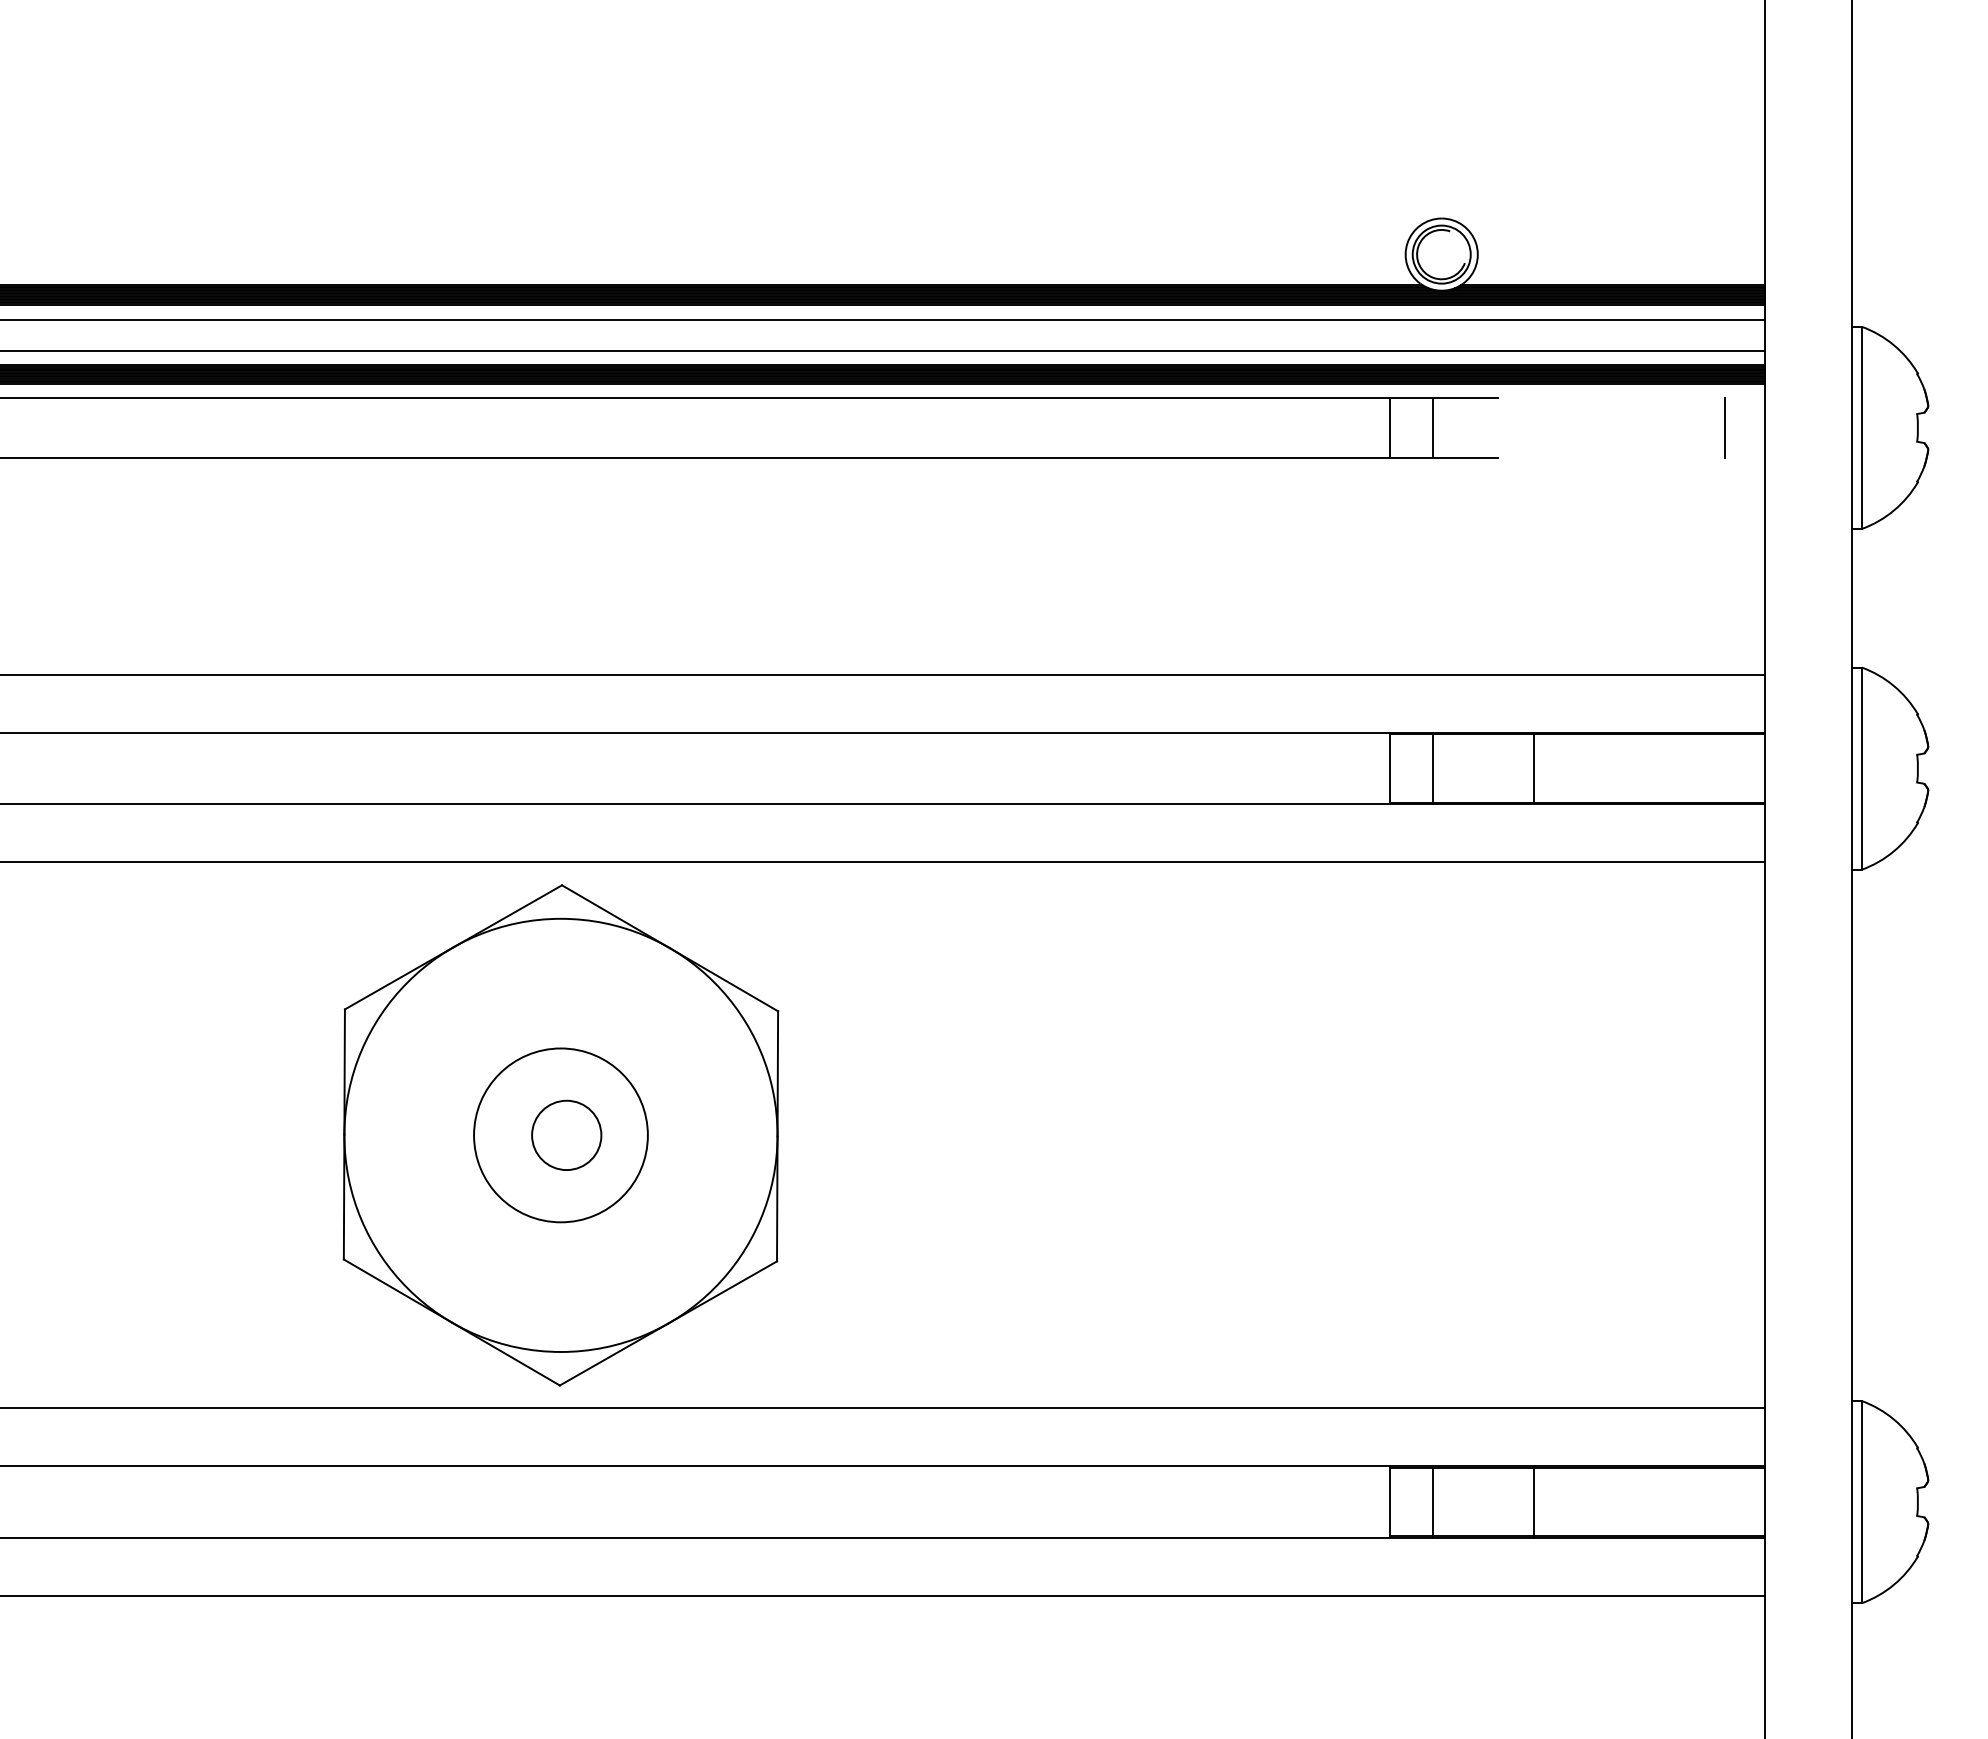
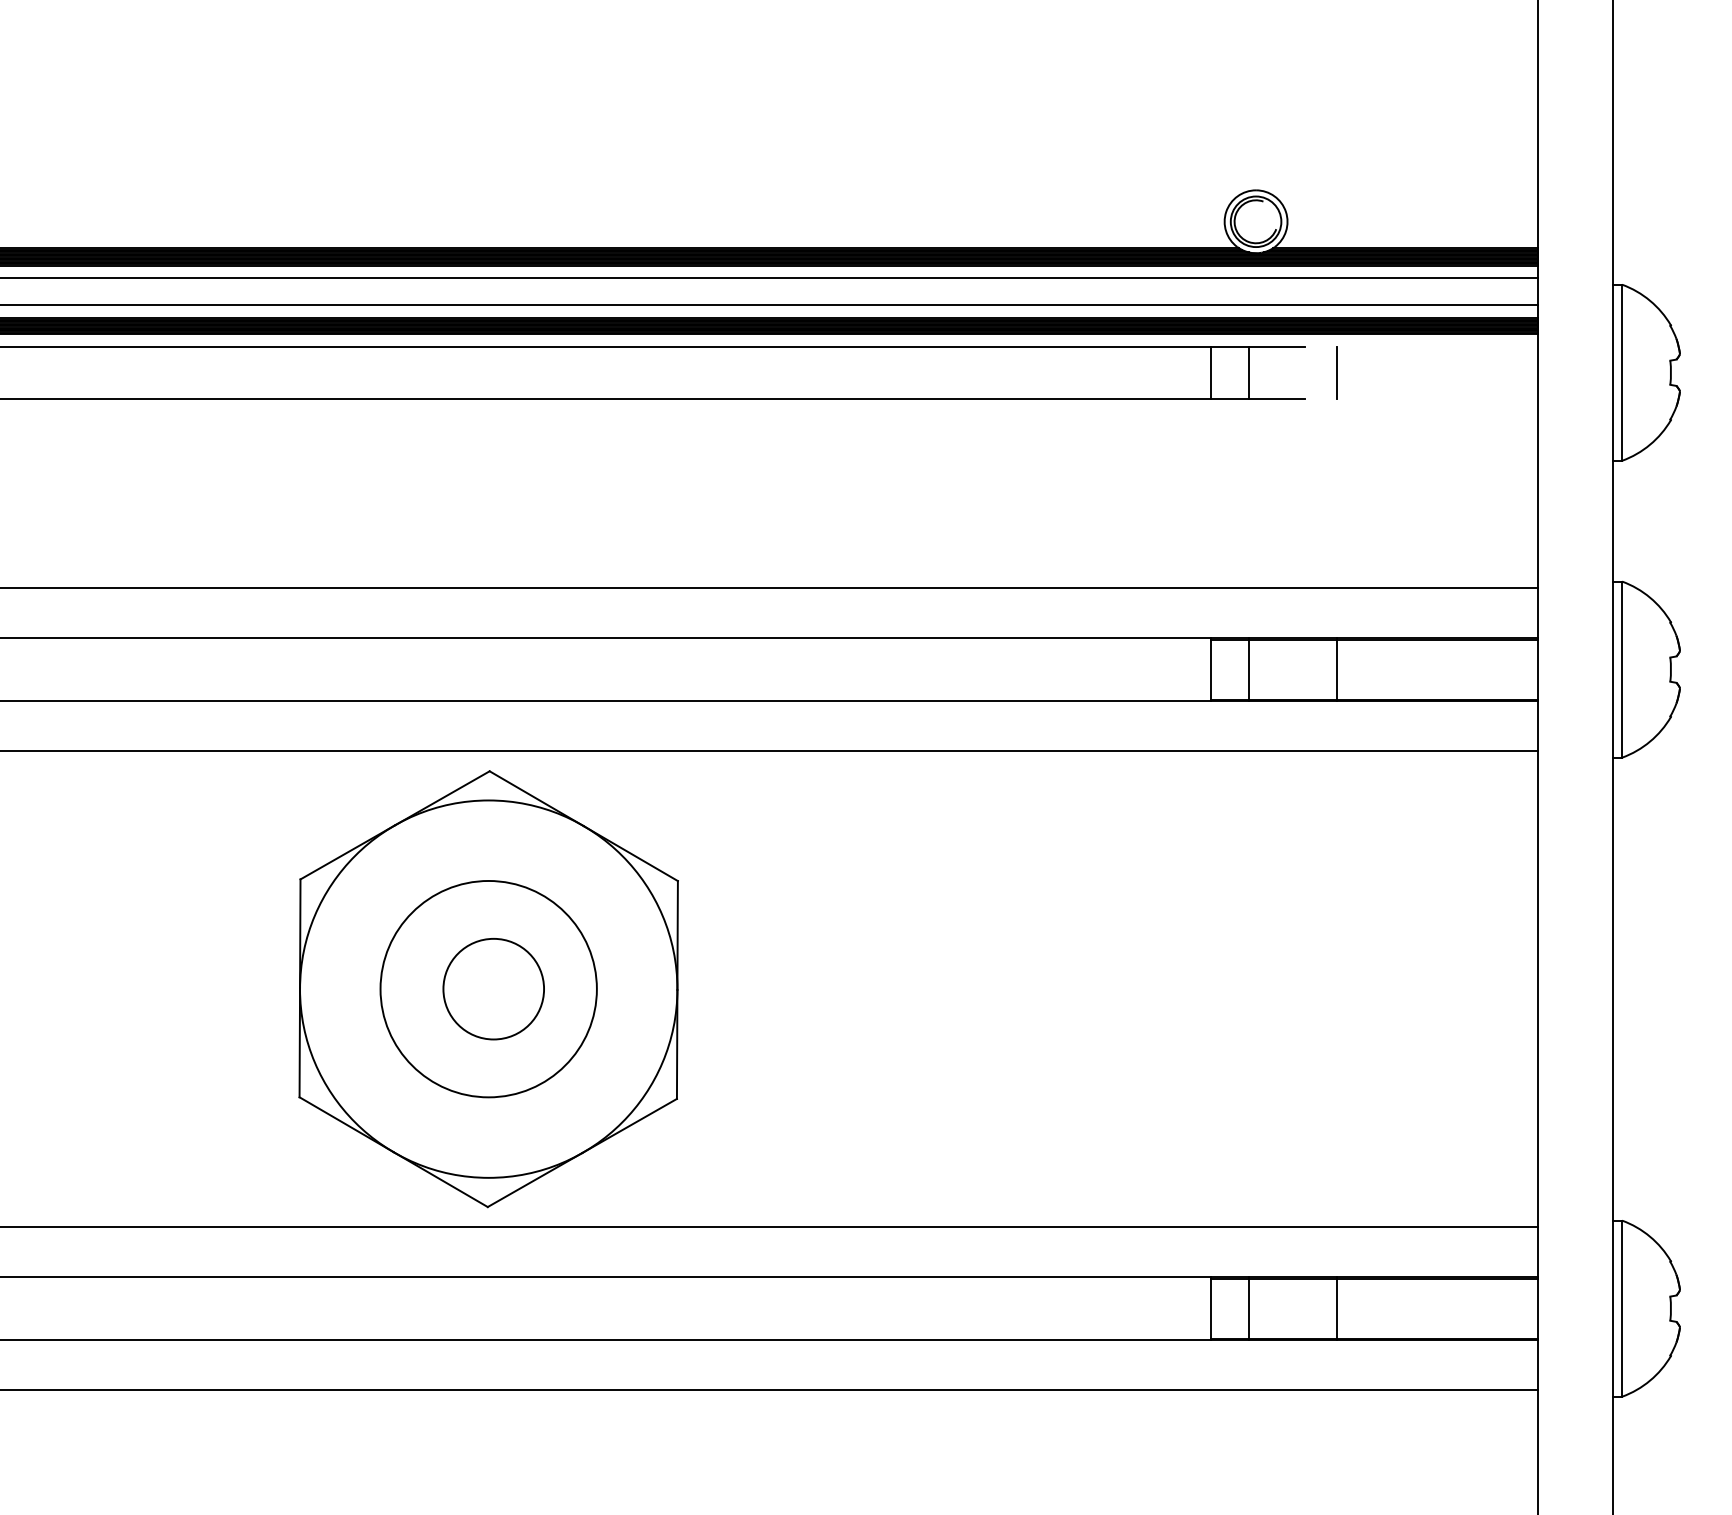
line: (1724, 427) -> (1336, 372), moved
circle: (560, 1134) -> (488, 988), size x1.43
circle: (566, 1134) -> (493, 988), size x1.67

